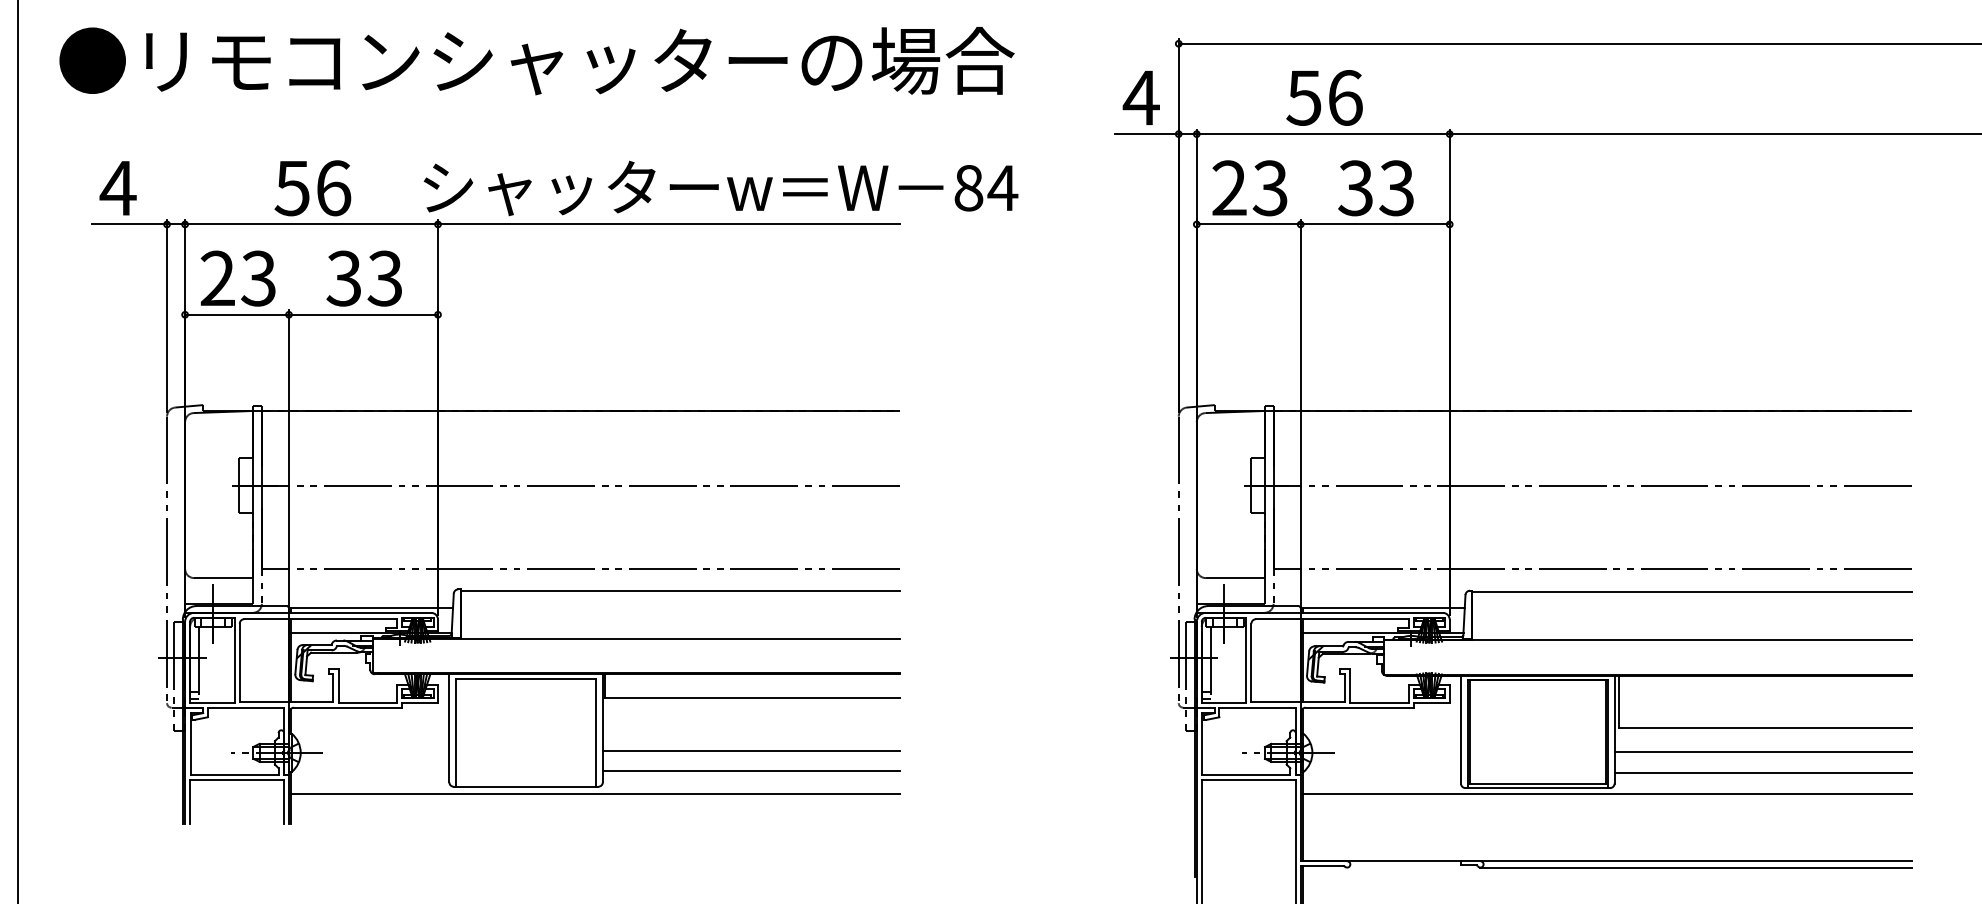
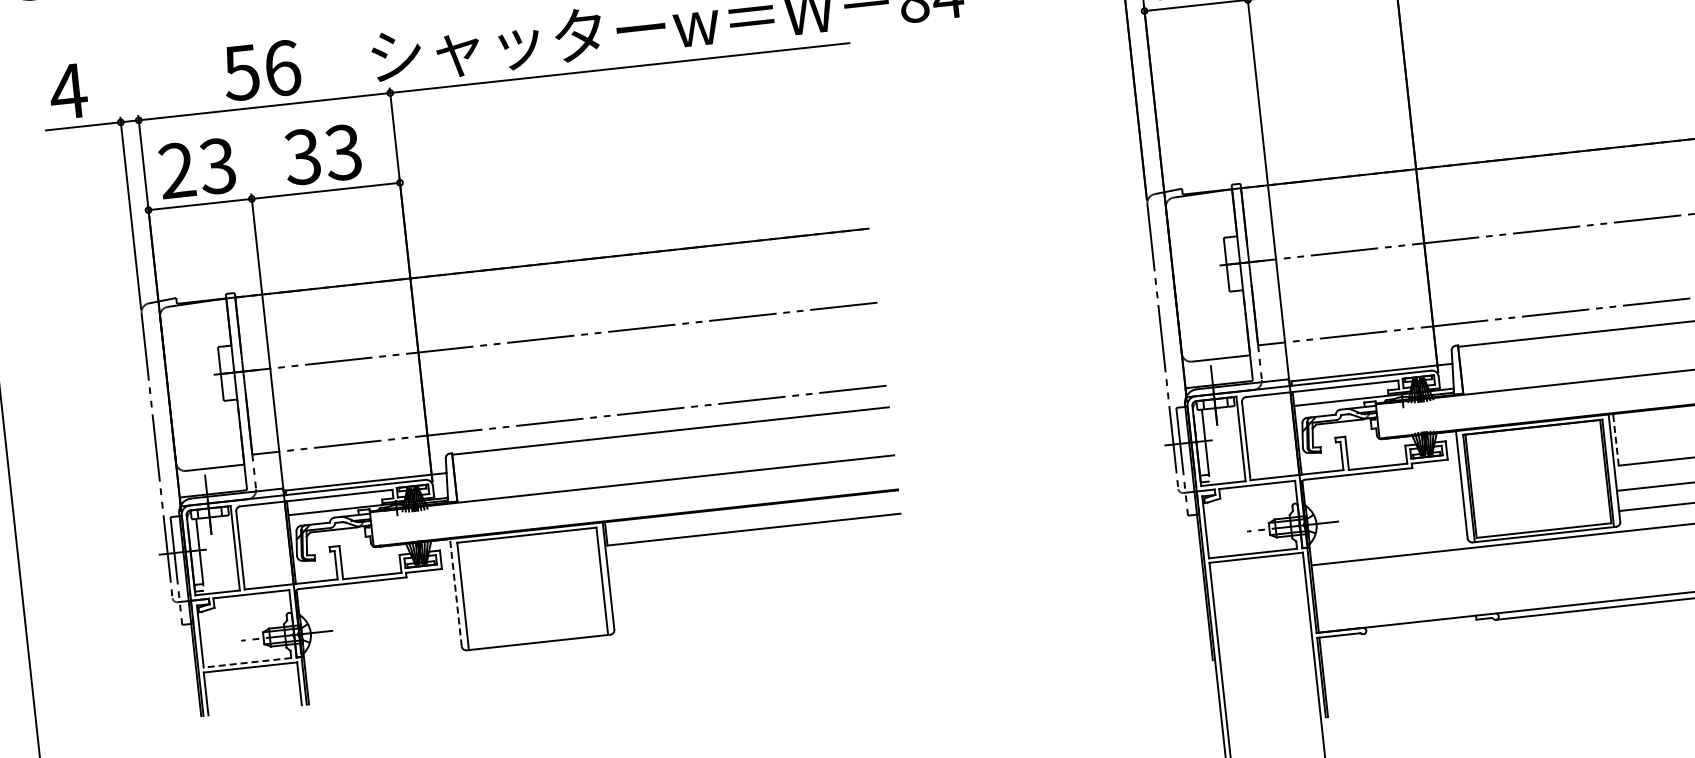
line: (1619, 701) -> (1616, 439), solid -> dashed
line: (449, 728) -> (456, 592), solid -> dashed
line: (750, 751) -> (757, 583), removed
line: (750, 771) -> (759, 603), removed
line: (234, 775) -> (247, 662), solid -> dashed
line: (595, 793) -> (608, 641), removed

